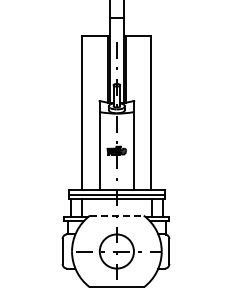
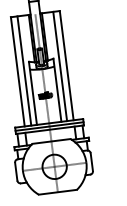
line: (91, 112) -> (24, 70), added
line: (142, 112) -> (60, 66), added
line: (116, 215) -> (51, 141), dashed -> solid

